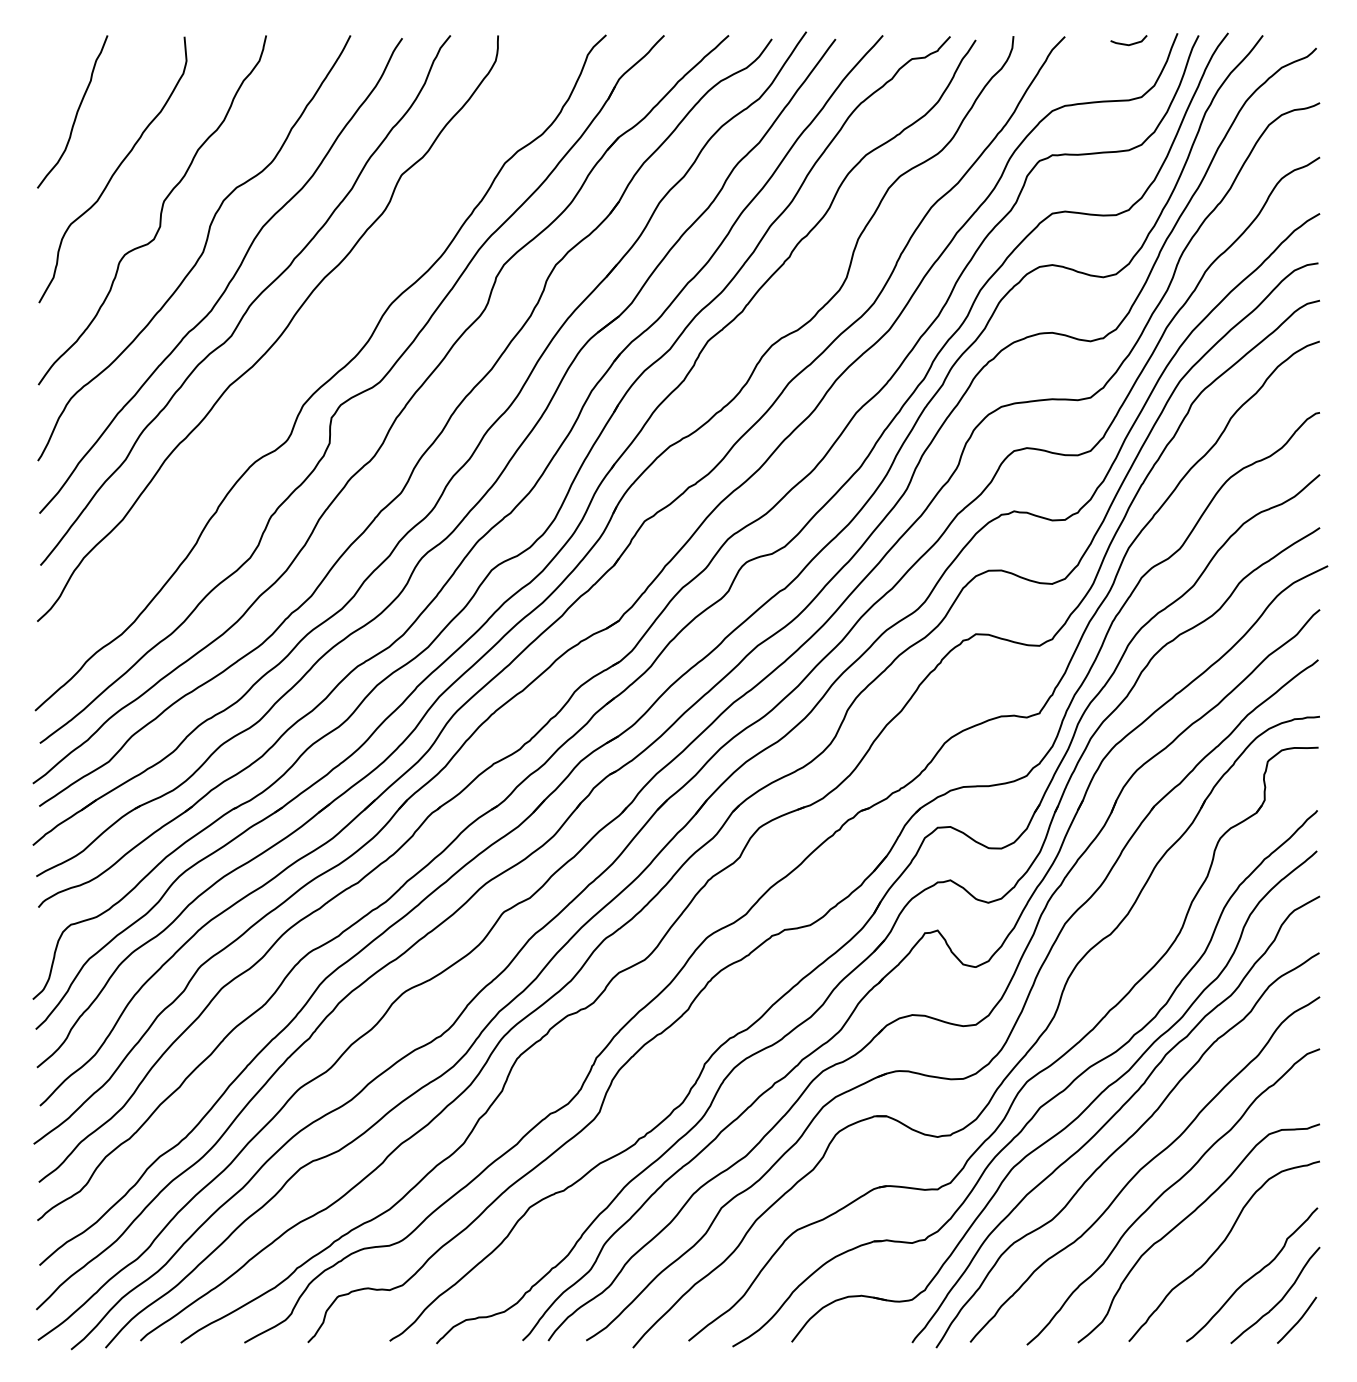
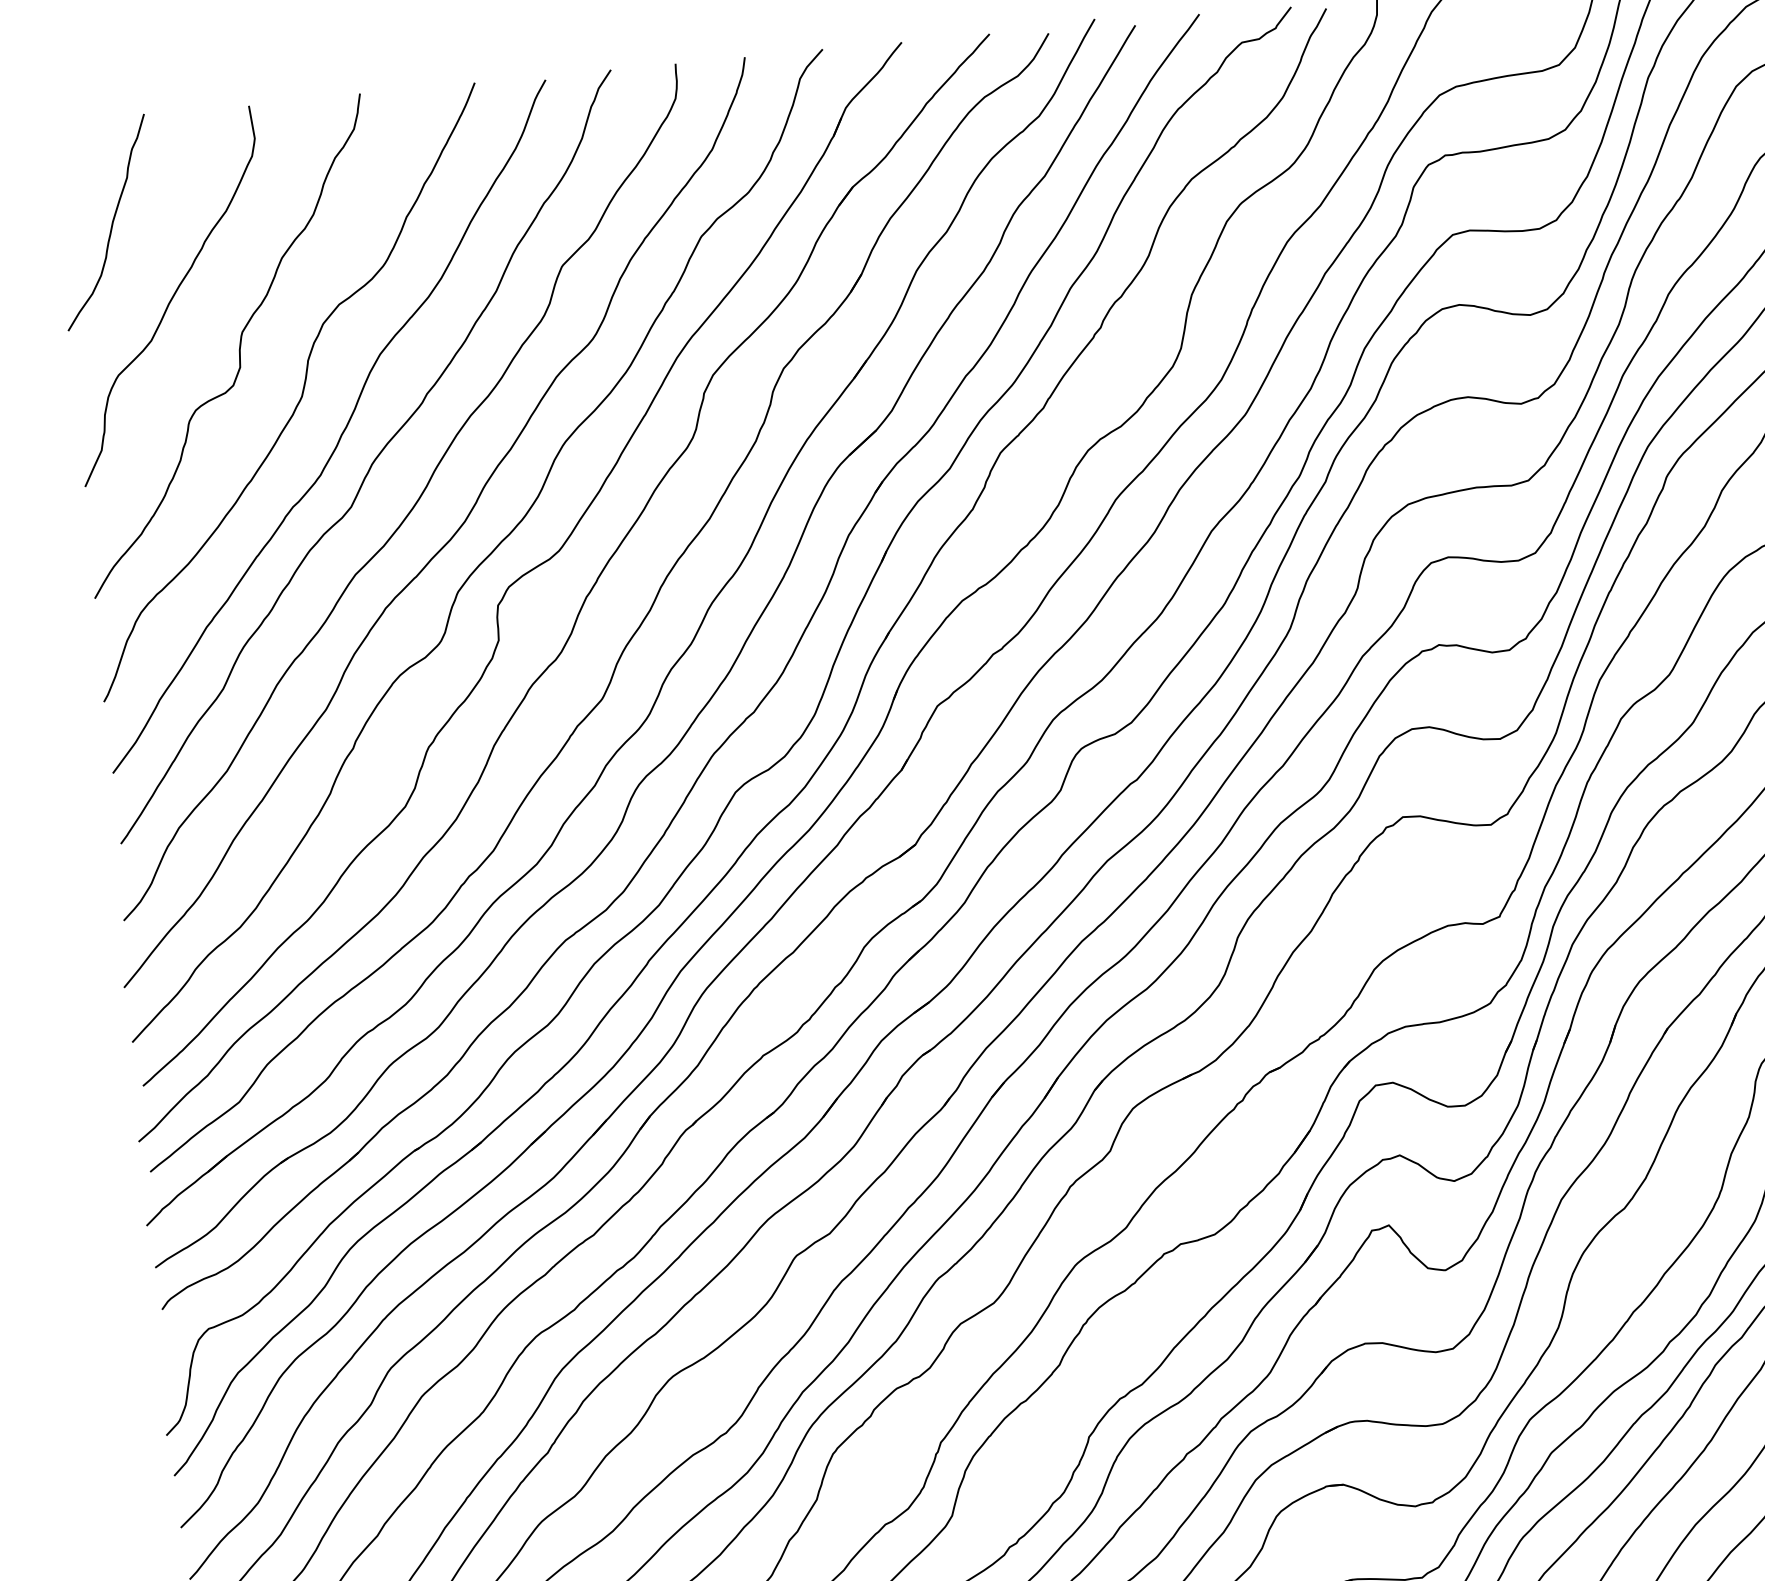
curve: (302, 364) -> (451, 536), added

